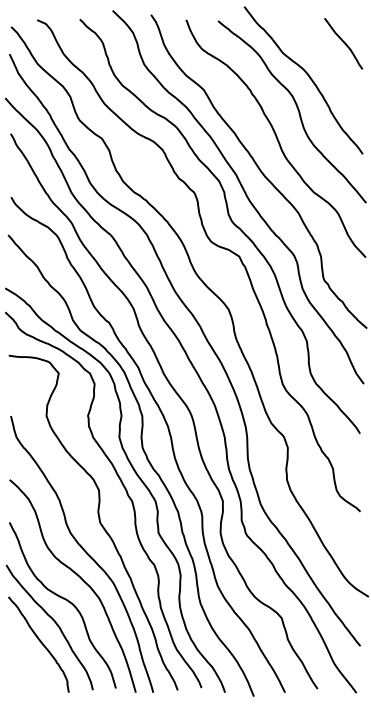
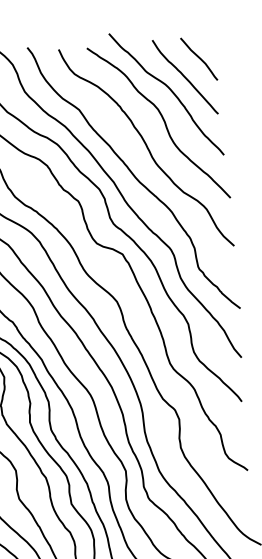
curve: (326, 62) -> (185, 76), added

